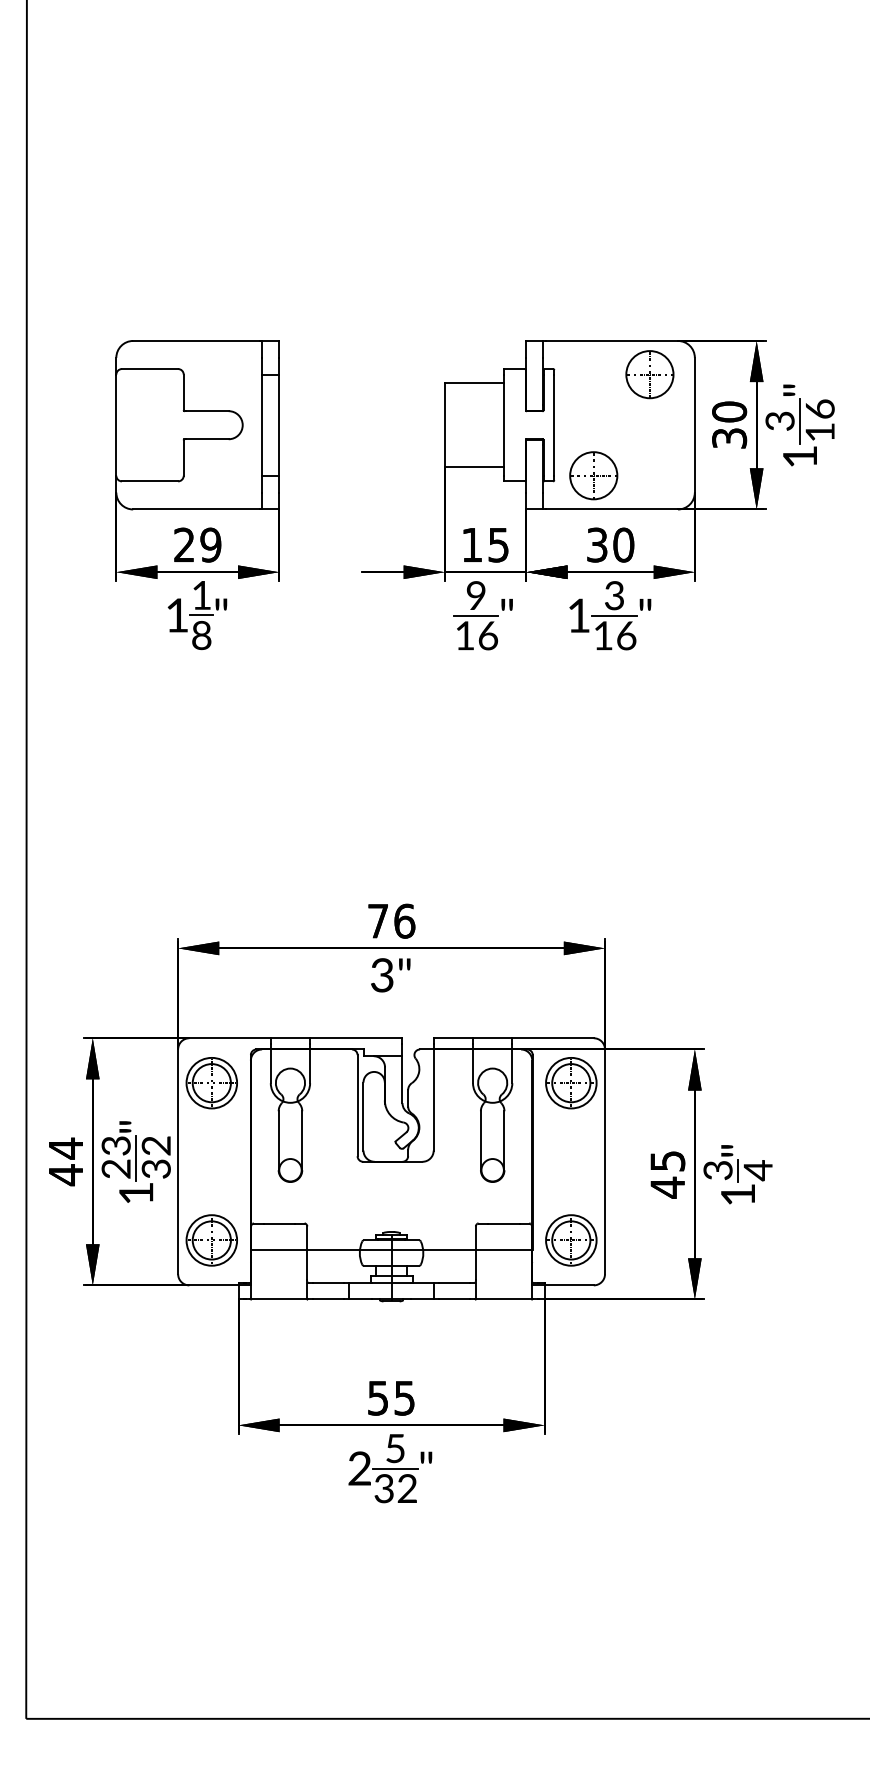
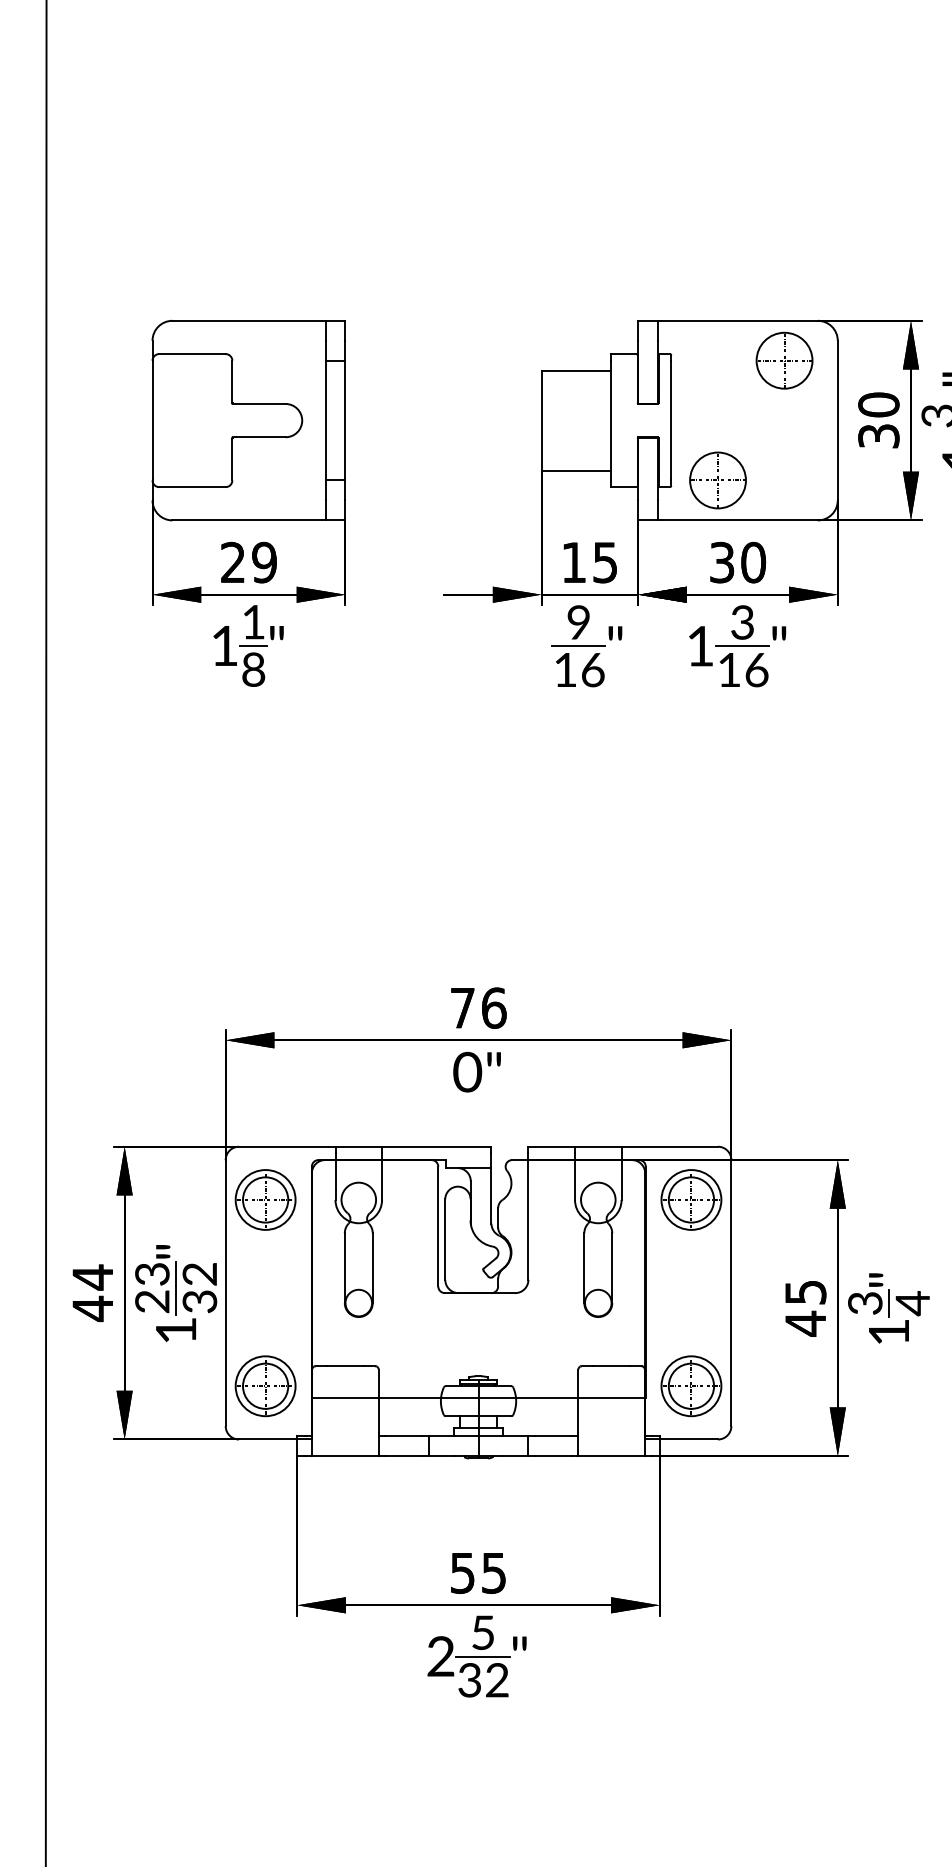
text: (382, 975) -> (467, 1072), 3"\f] -> 0"\f]

